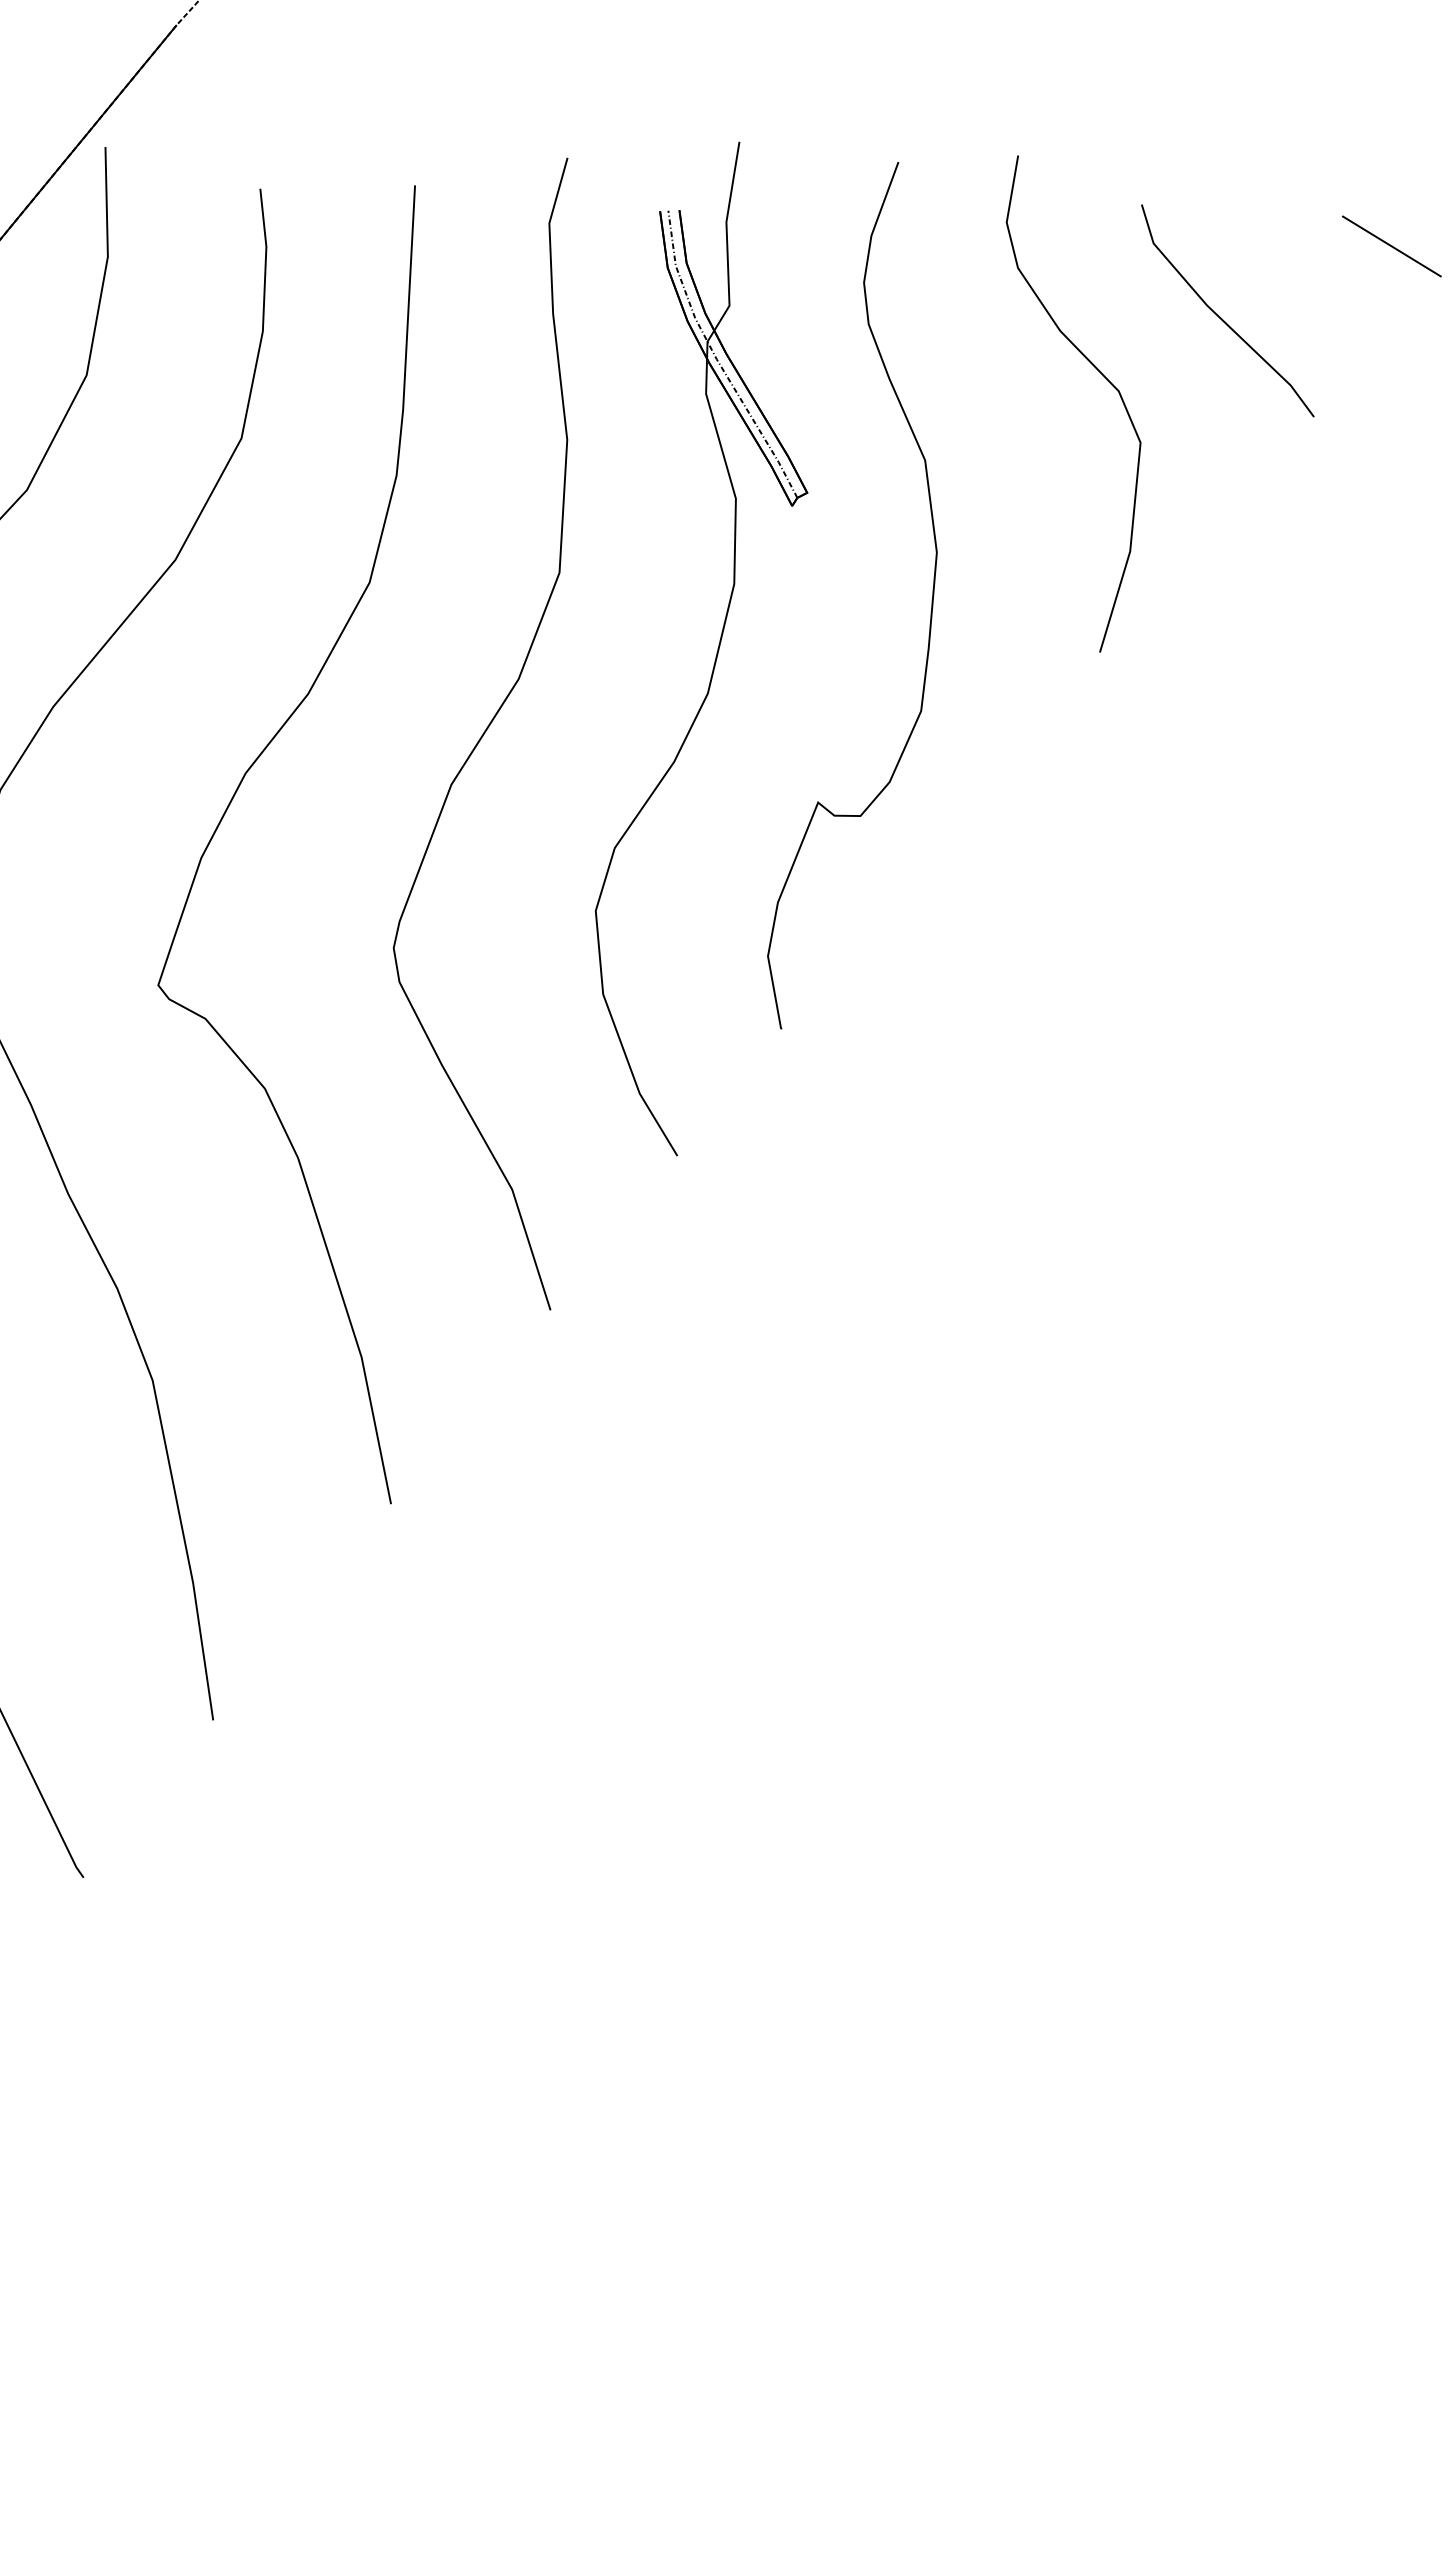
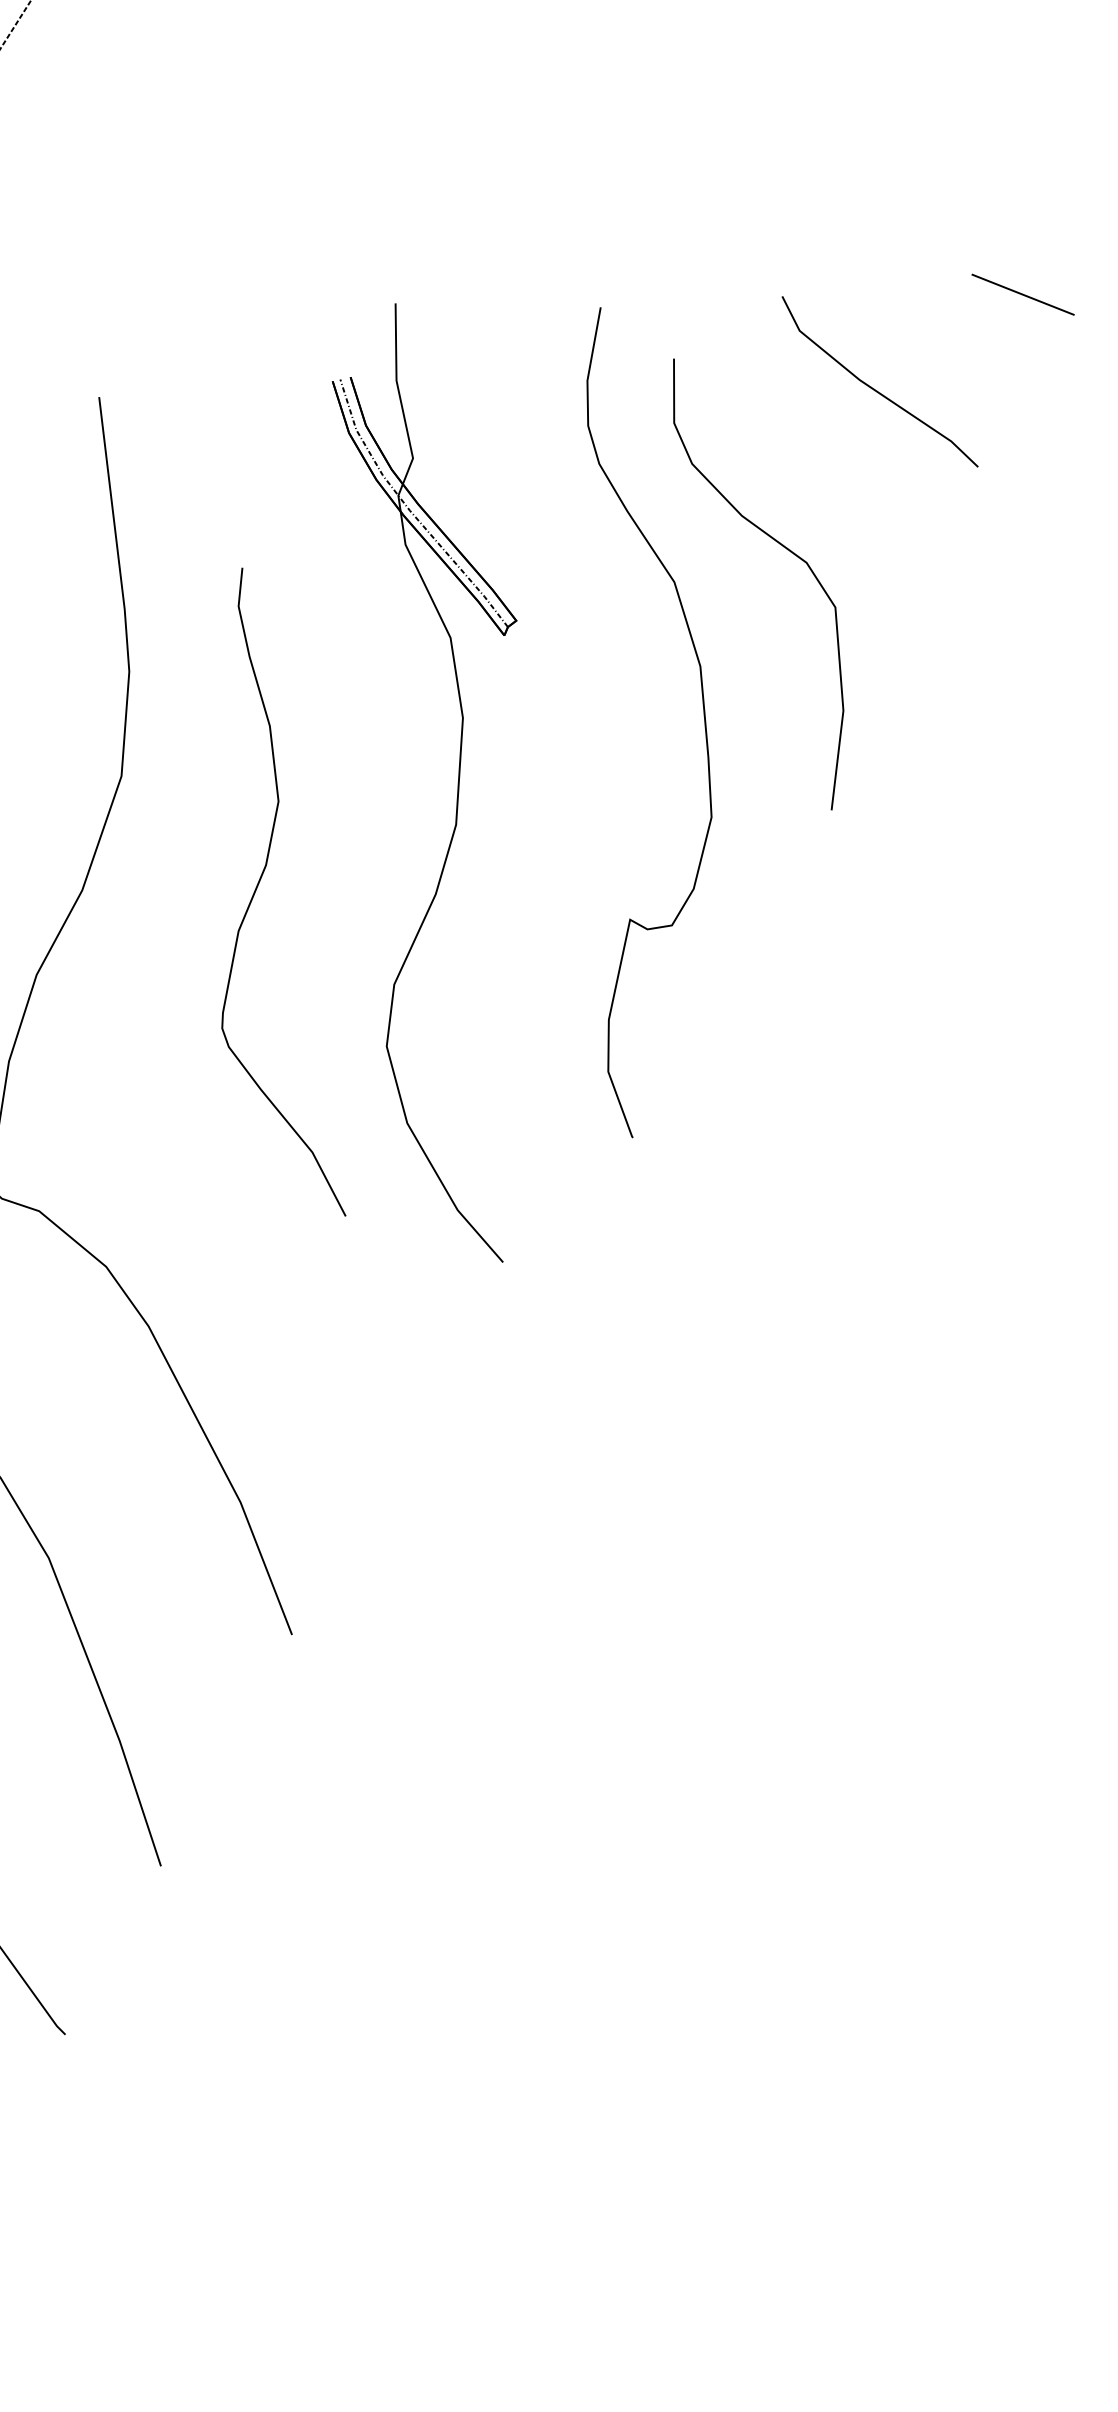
part: (1101, 374) -> (787, 549), moved
part: (931, 600) -> (703, 712), moved
part: (480, 733) -> (249, 899), size x0.6

